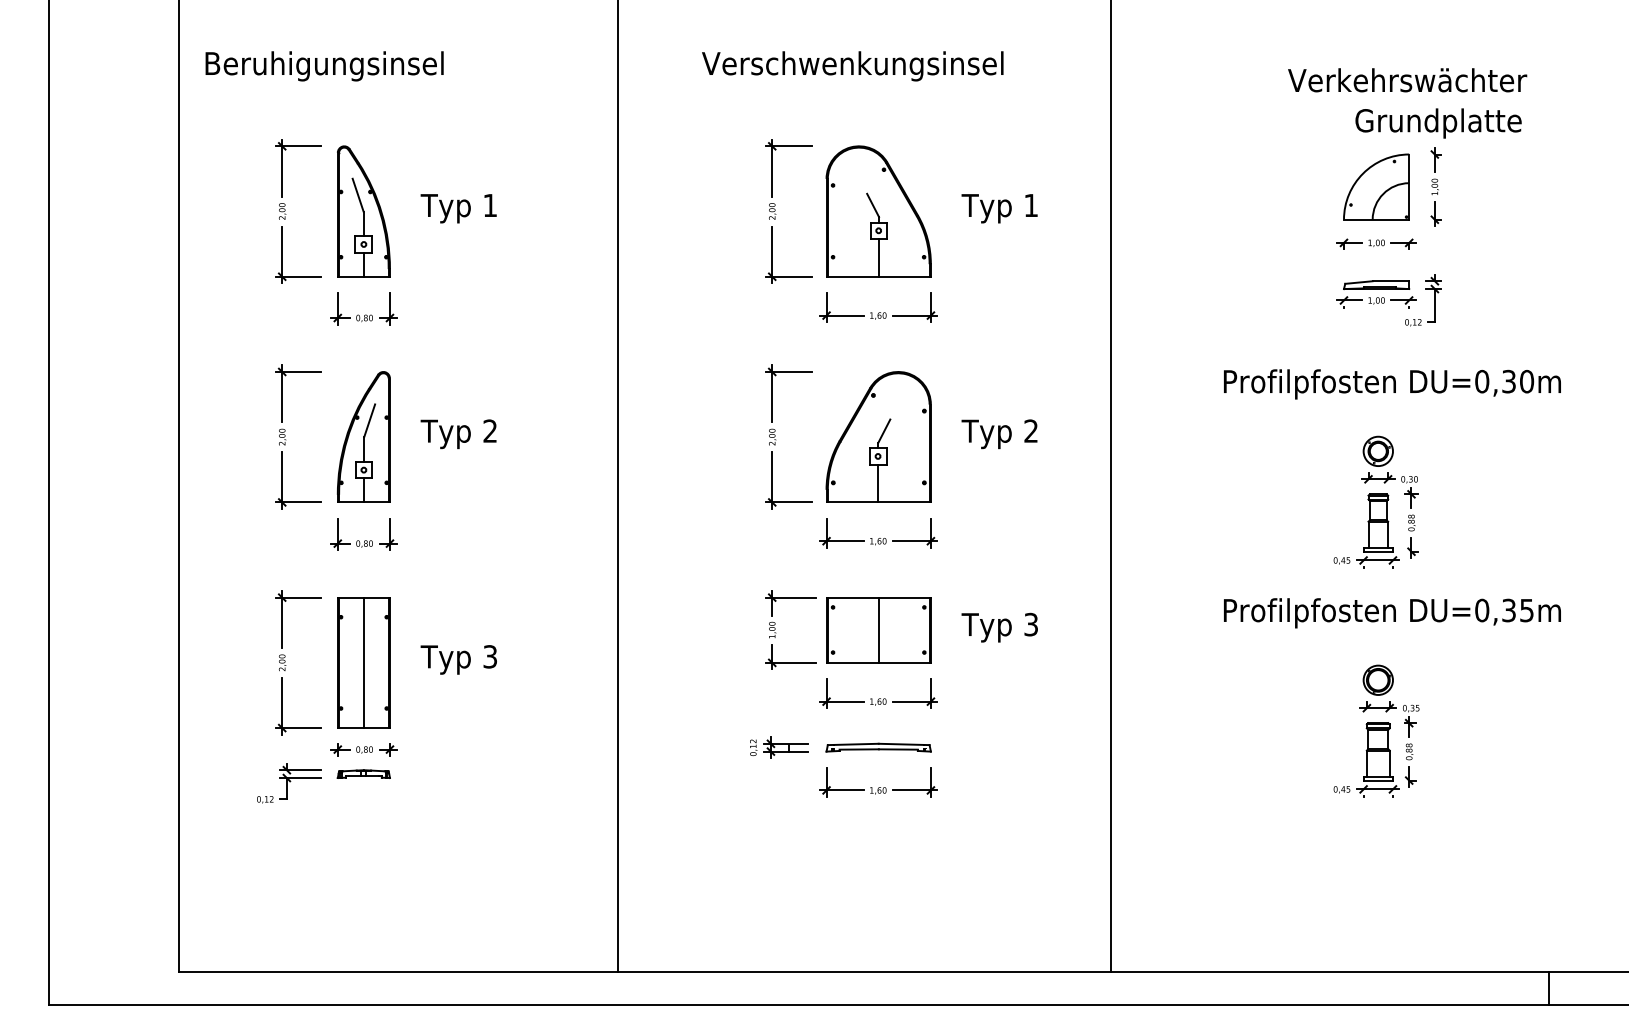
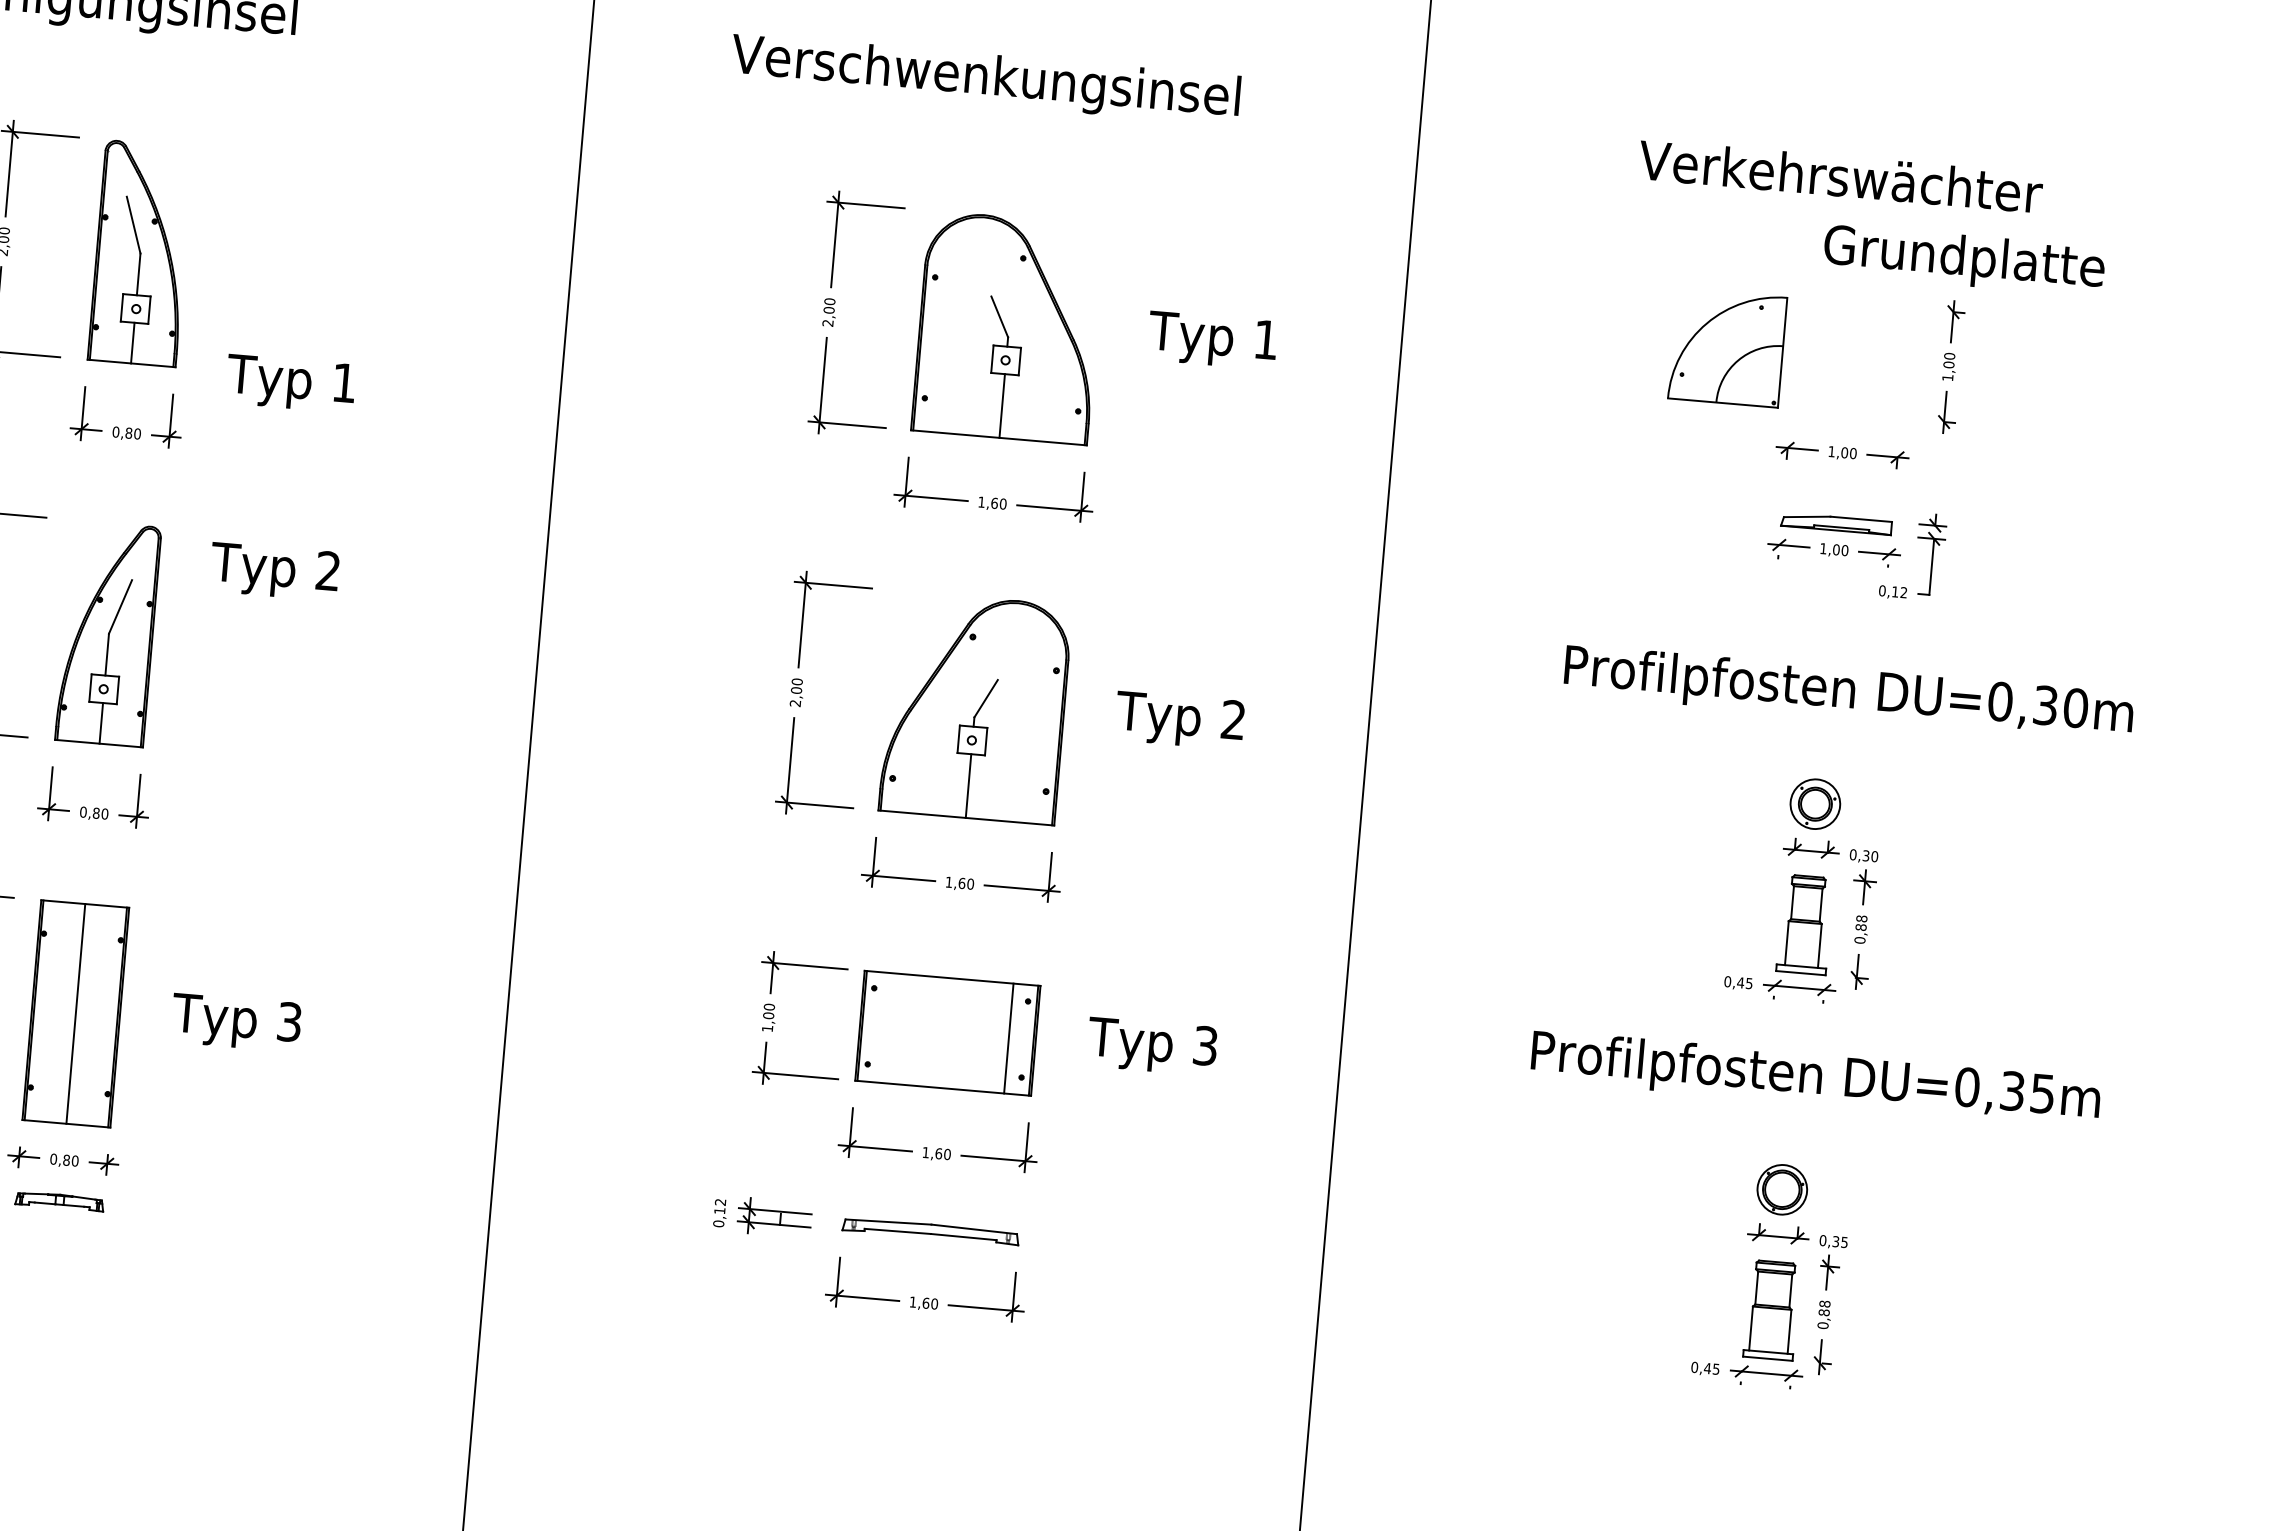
text: (1407, 80) -> (1840, 176), moved
part: (1376, 186) -> (1727, 347), moved
text: (458, 208) -> (290, 383), moved
text: (458, 434) -> (274, 572), moved
line: (878, 629) -> (1008, 1037), moved

